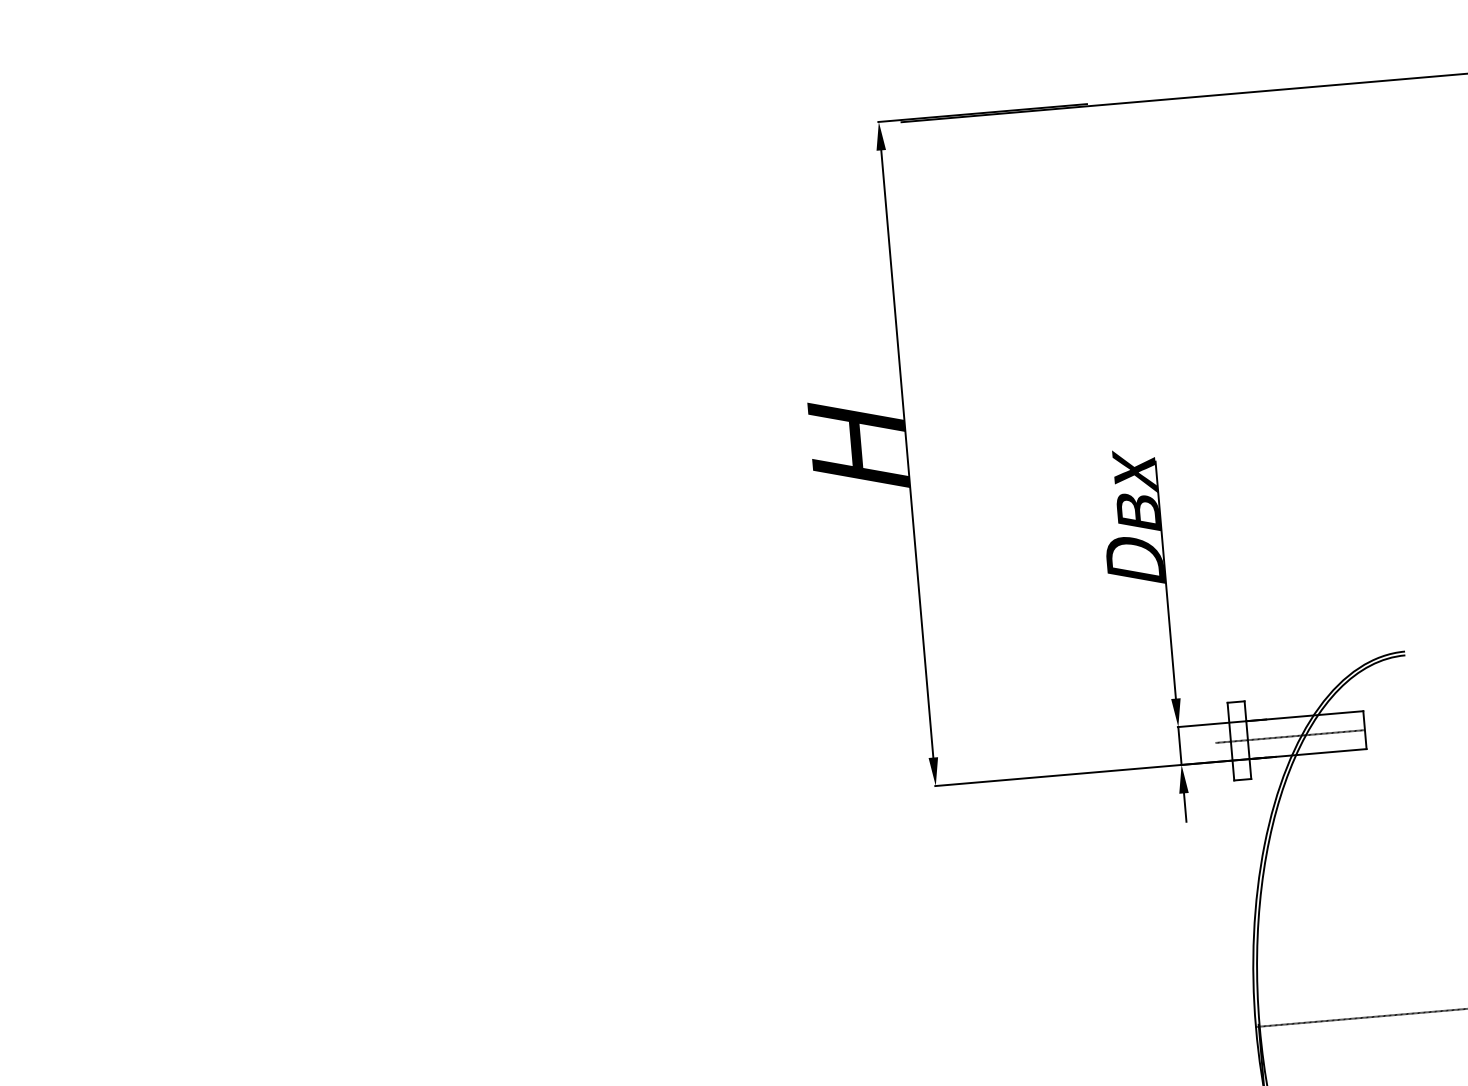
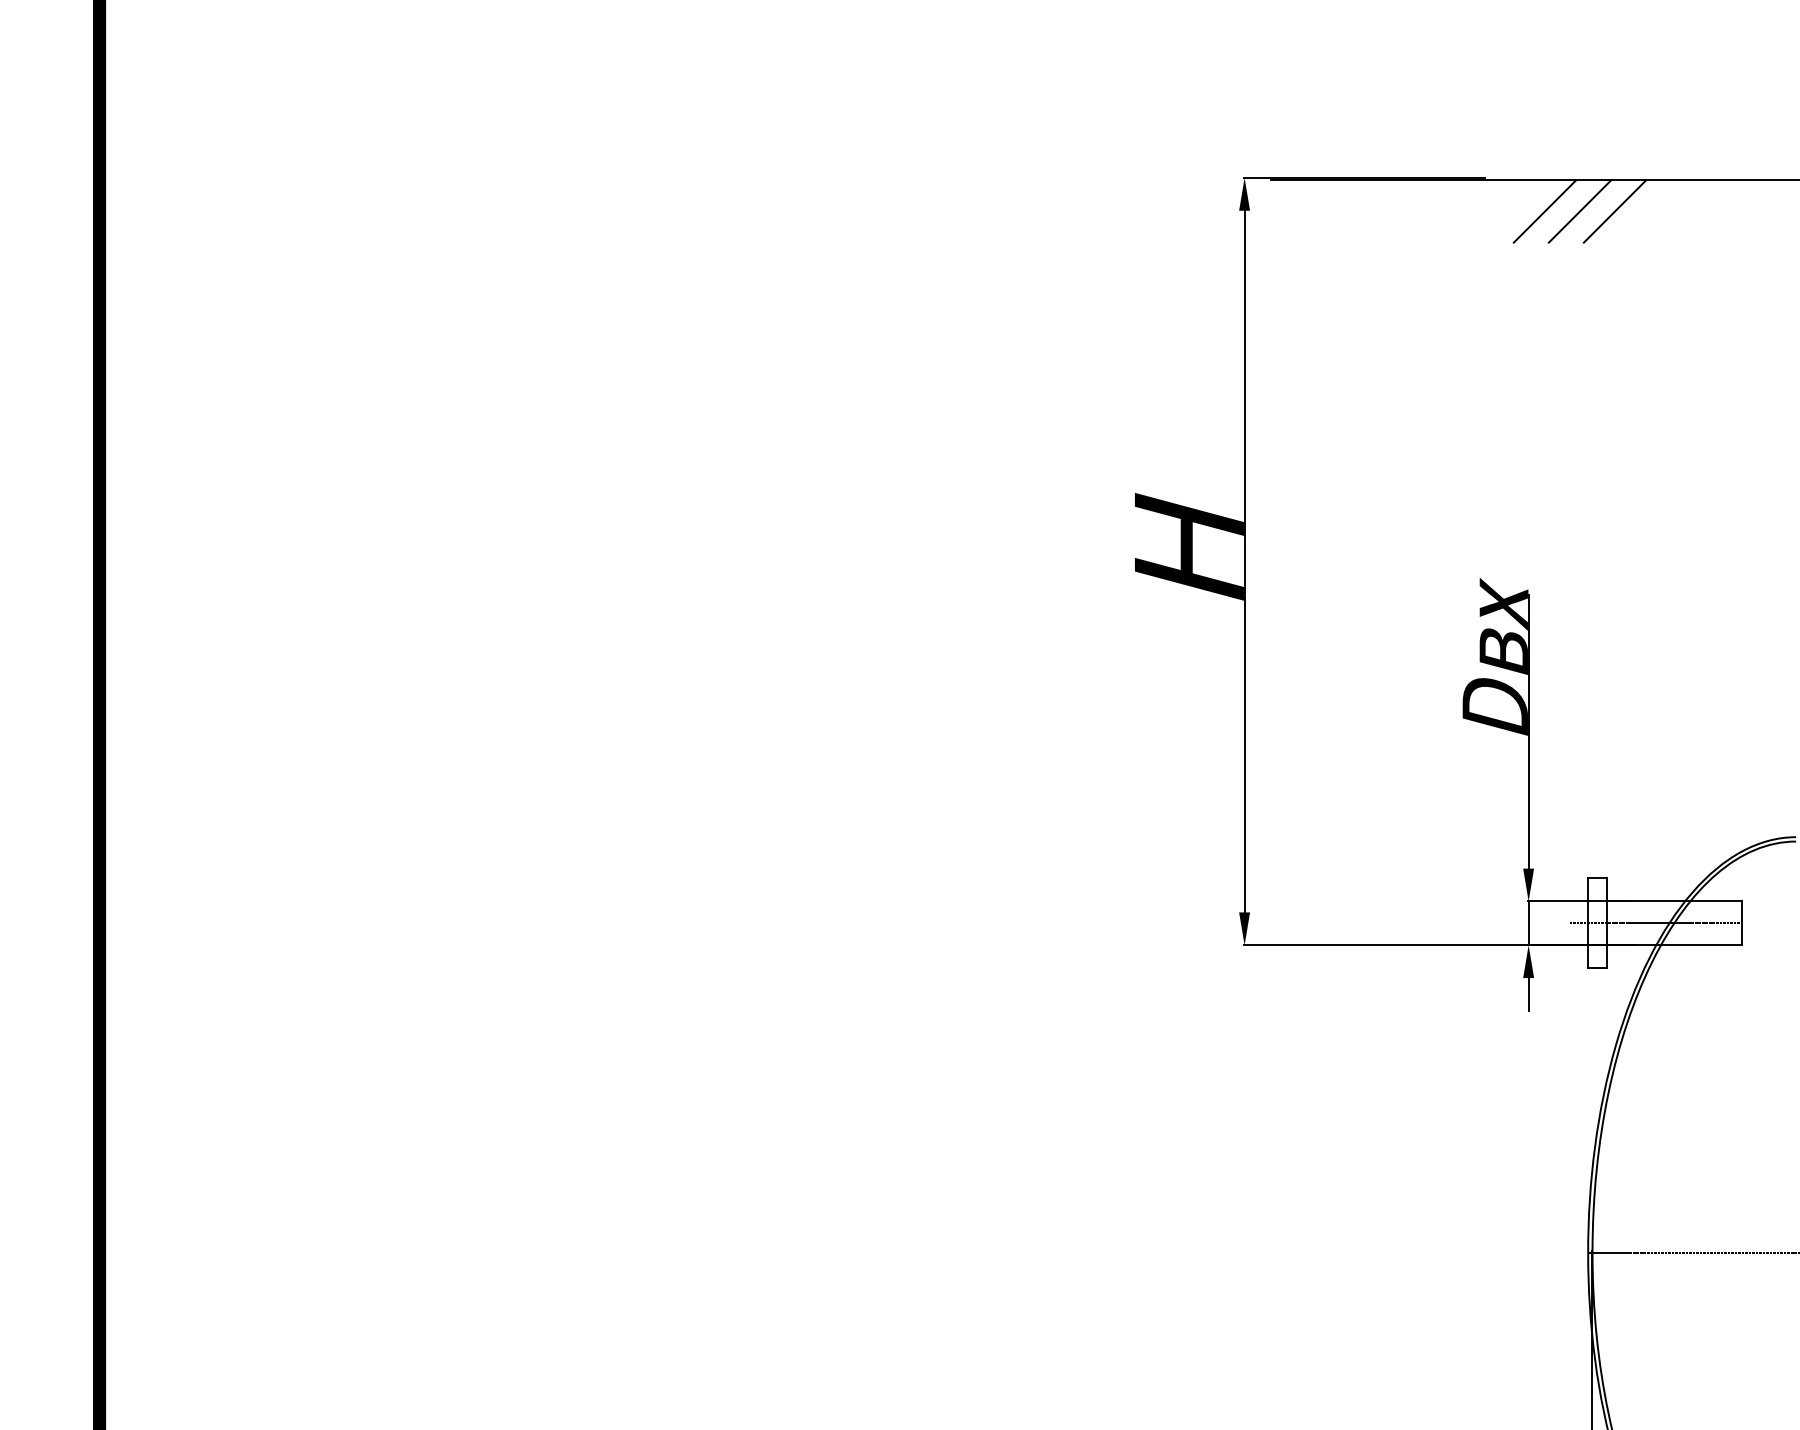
line: (1201, 123) -> (1614, 211), added
line: (1171, 126) -> (1579, 211), added
line: (1140, 128) -> (1544, 211), added

